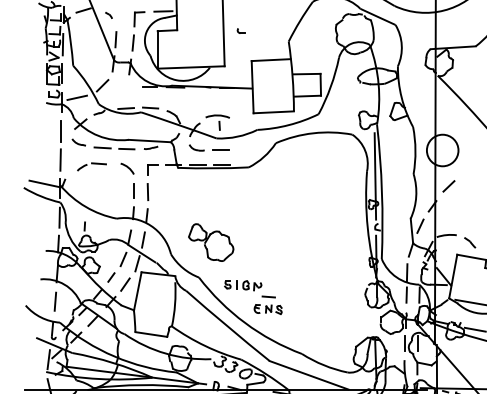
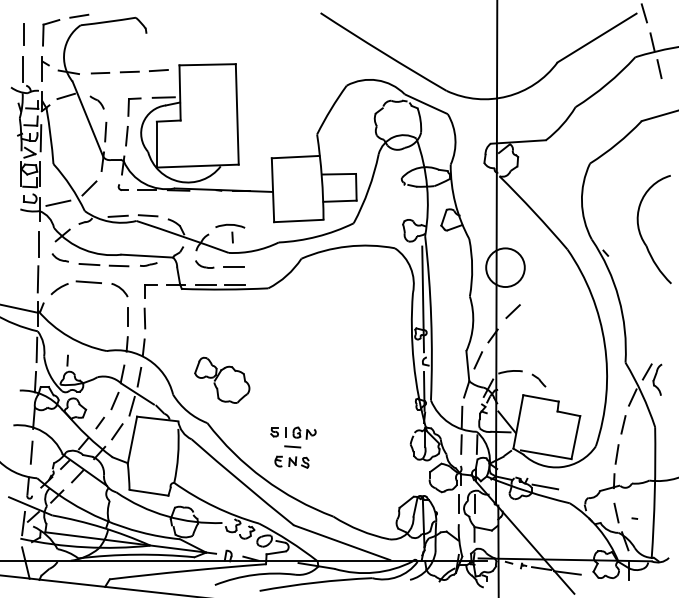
part: (108, 15) -> (96, 102), size x1.67
part: (240, 31) -> (122, 187), moved
part: (91, 166) -> (75, 287), size x1.43
part: (243, 285) -> (293, 432), moved

